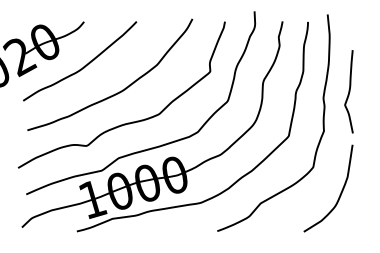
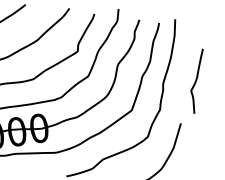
curve: (348, 91) -> (195, 80), moved

